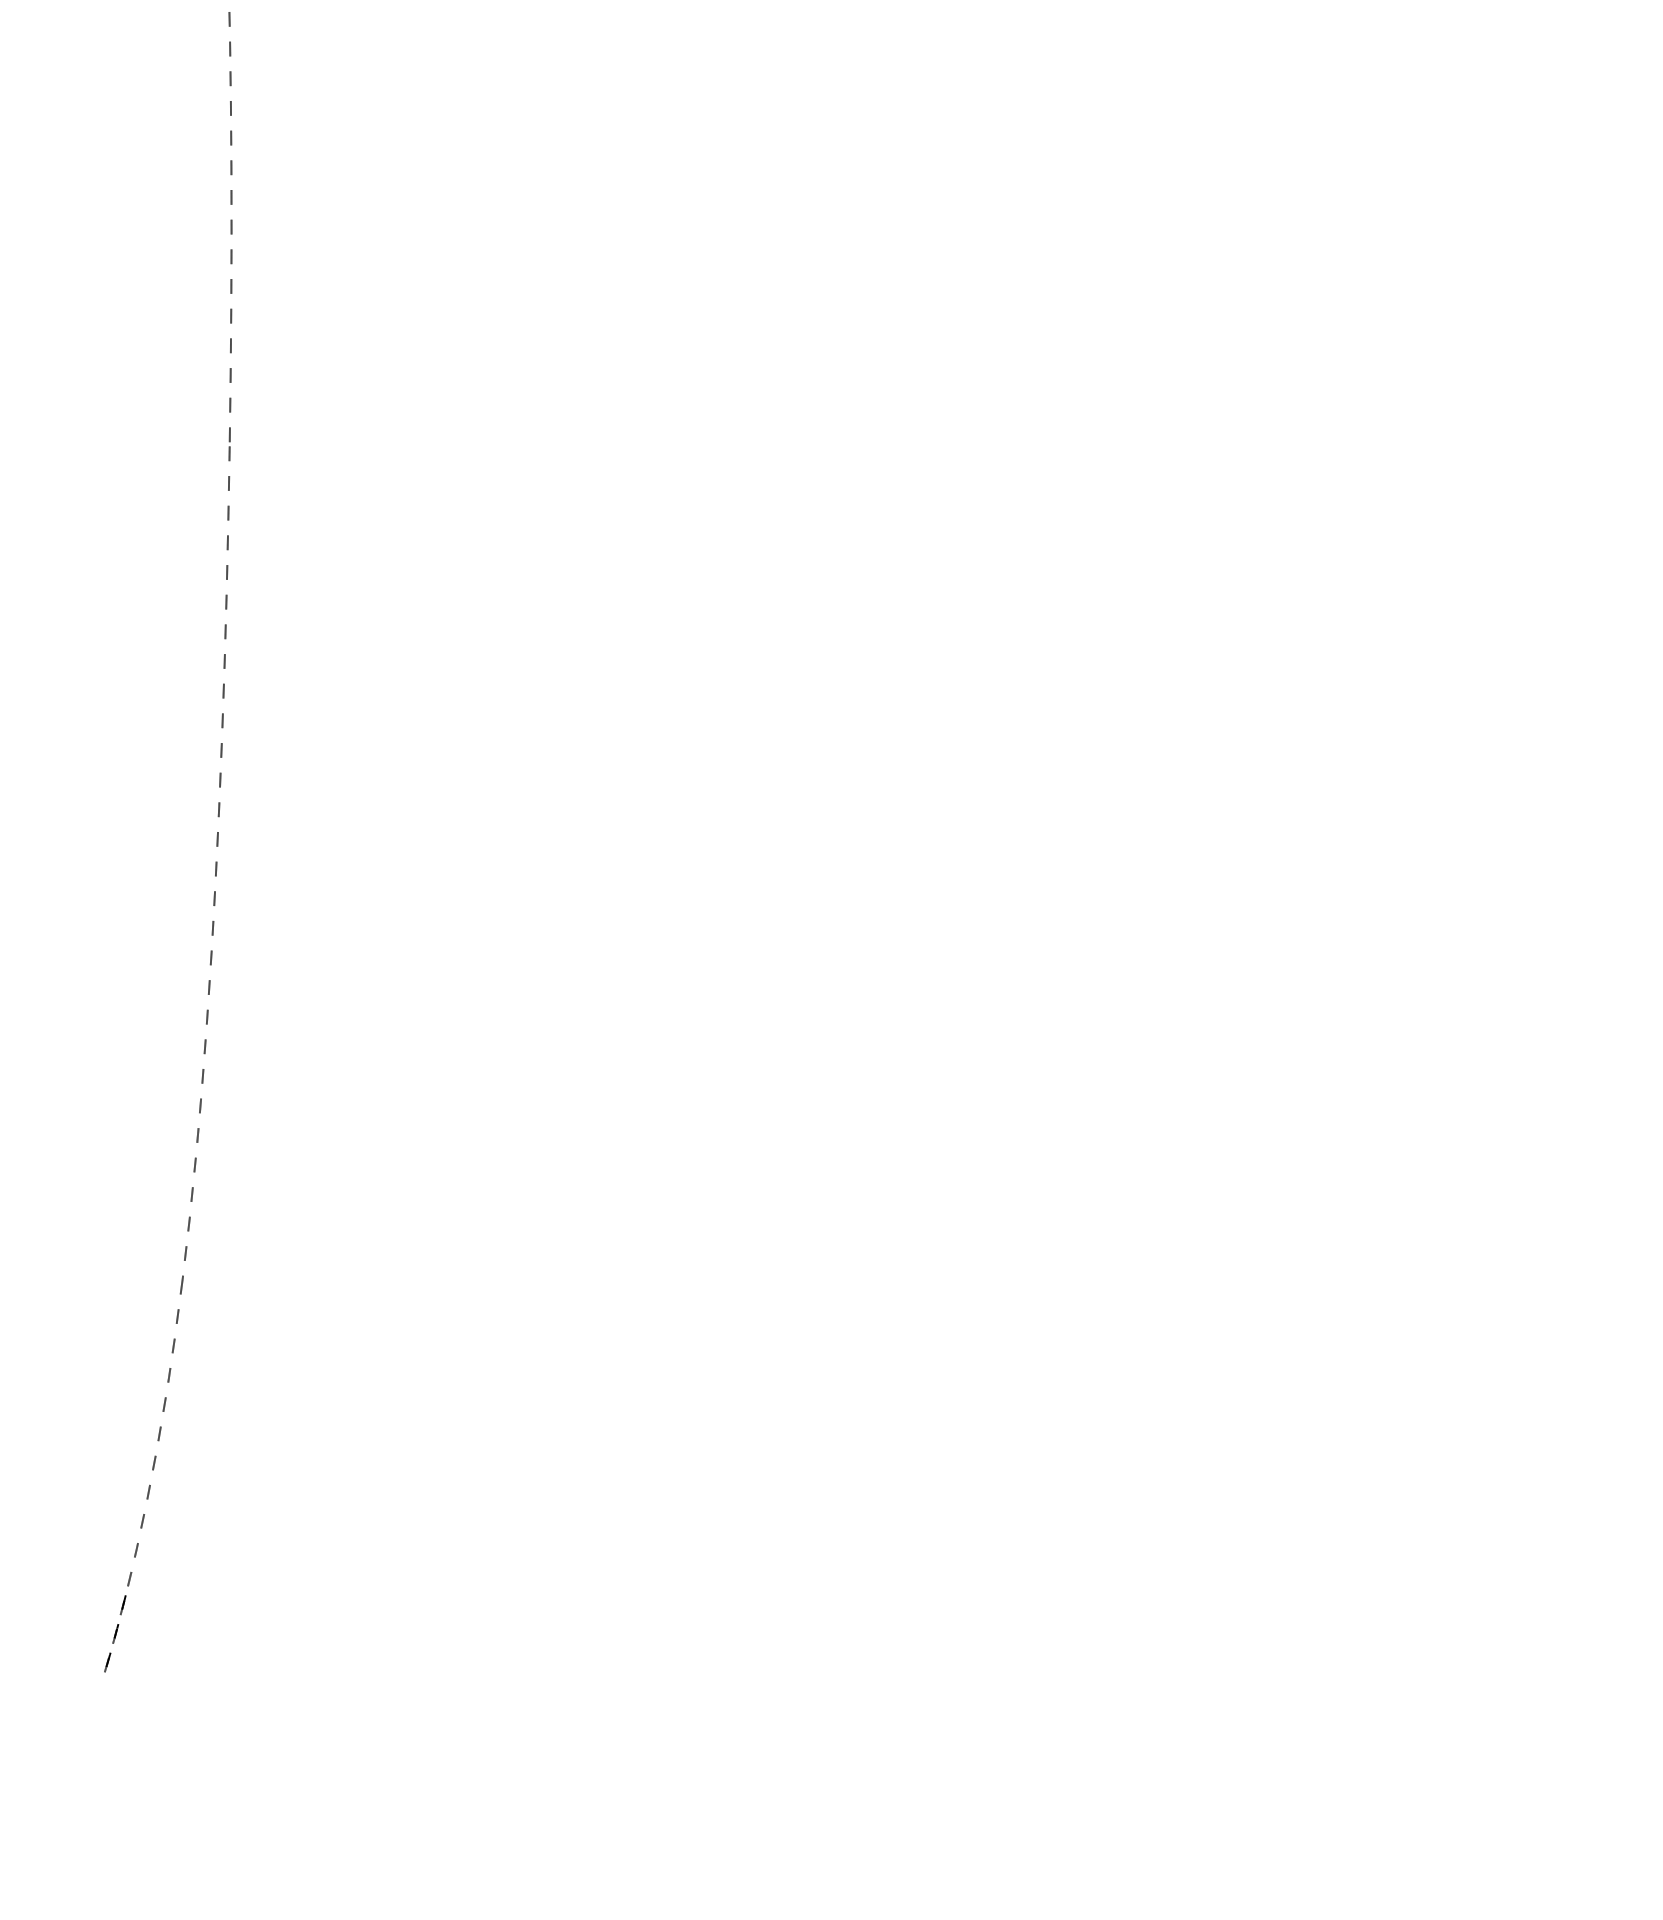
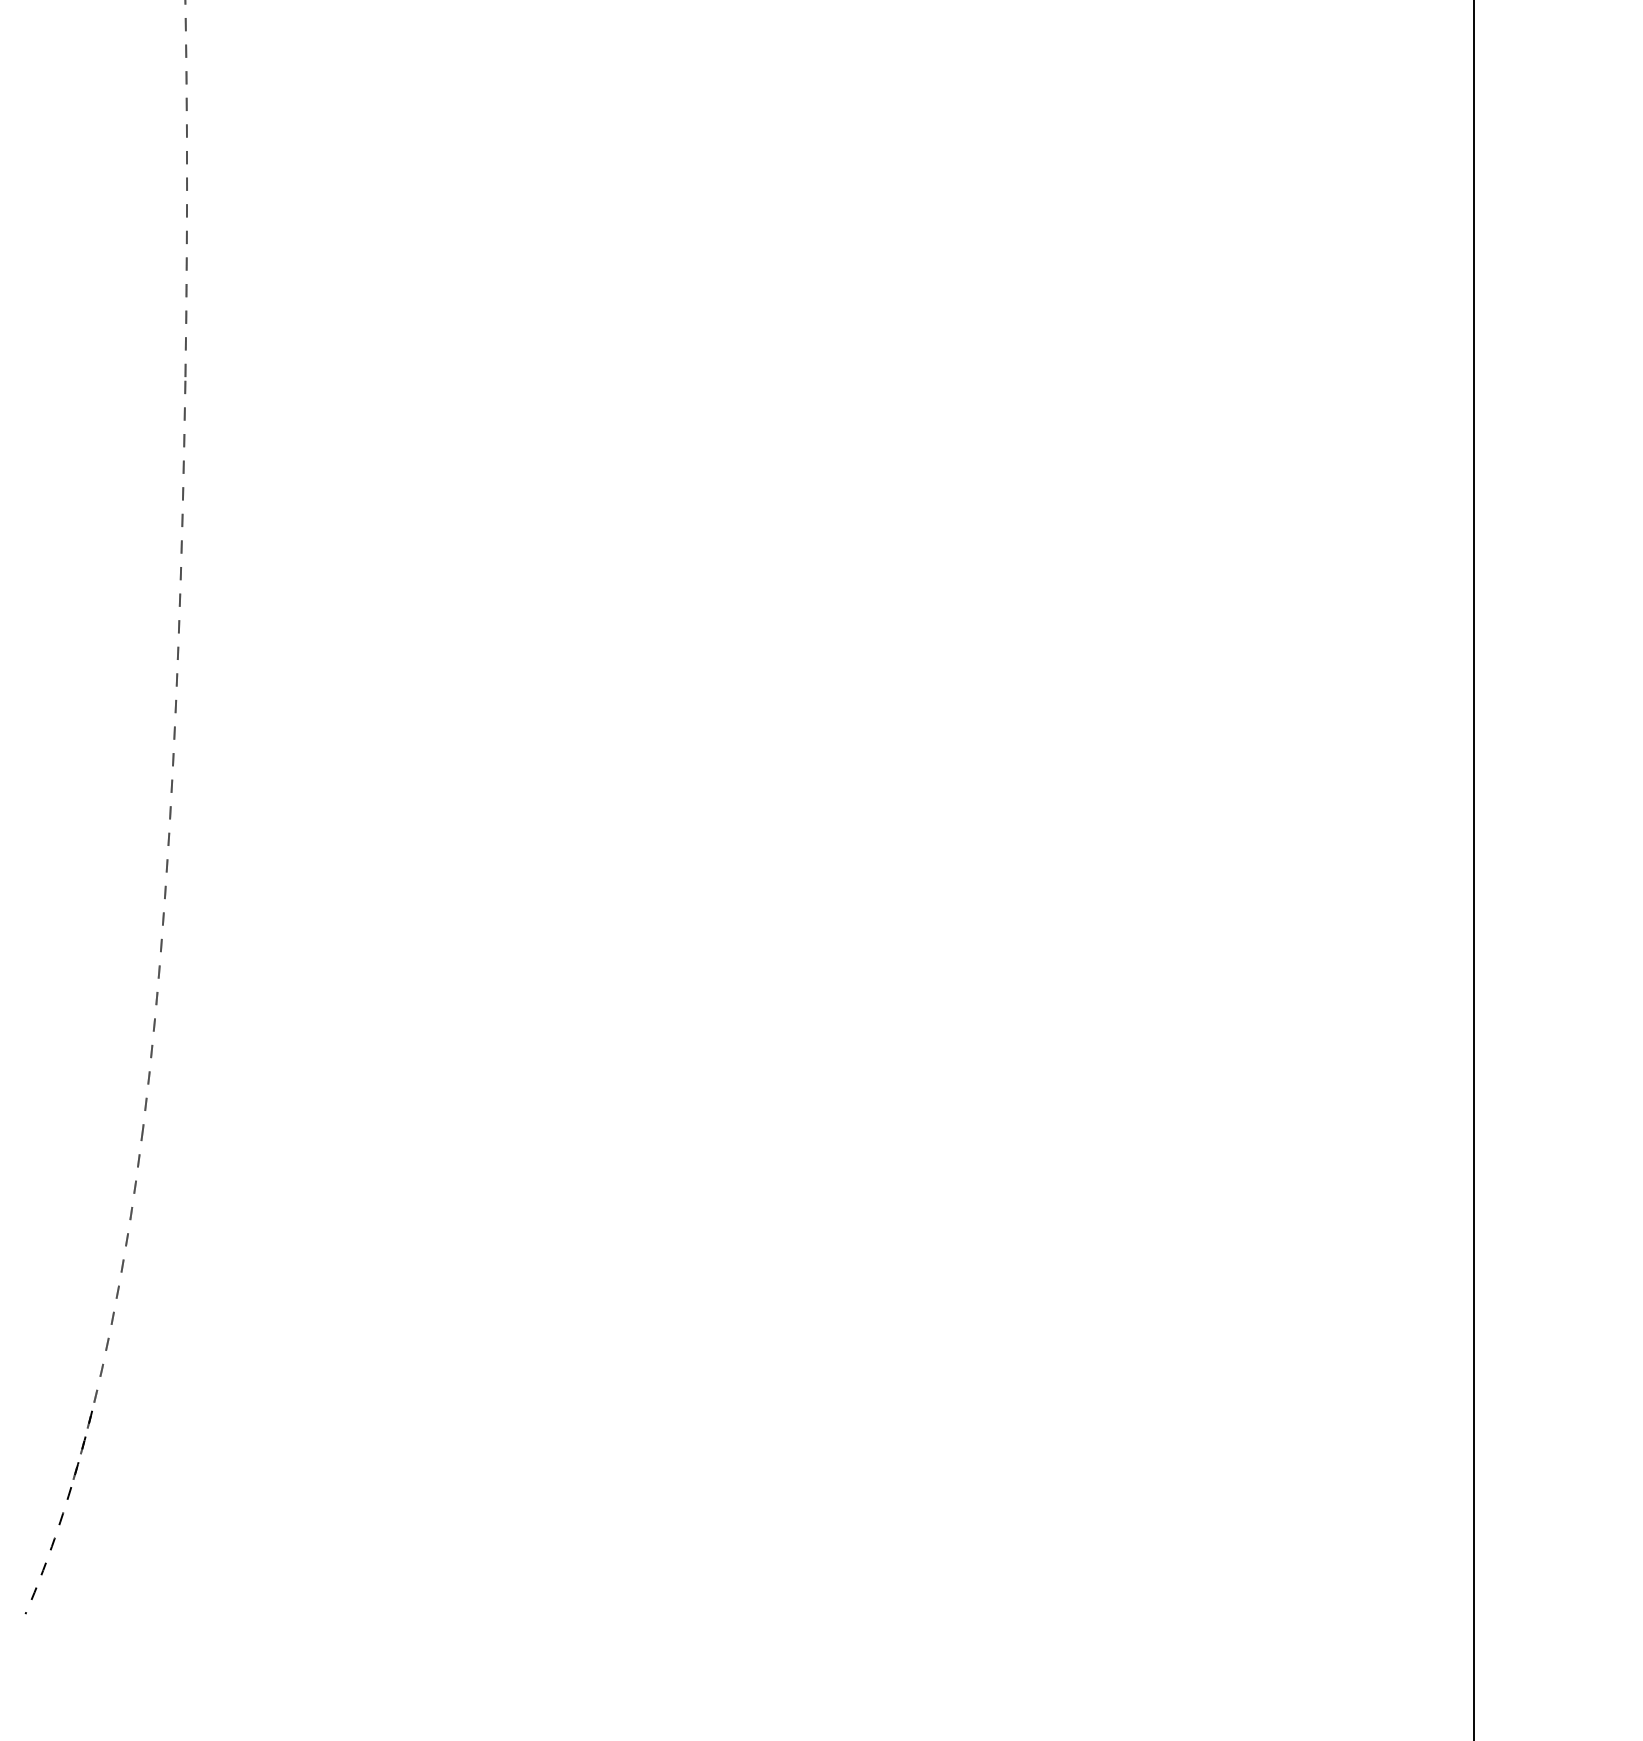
curve: (78, 1750) -> (49, 1549), added

